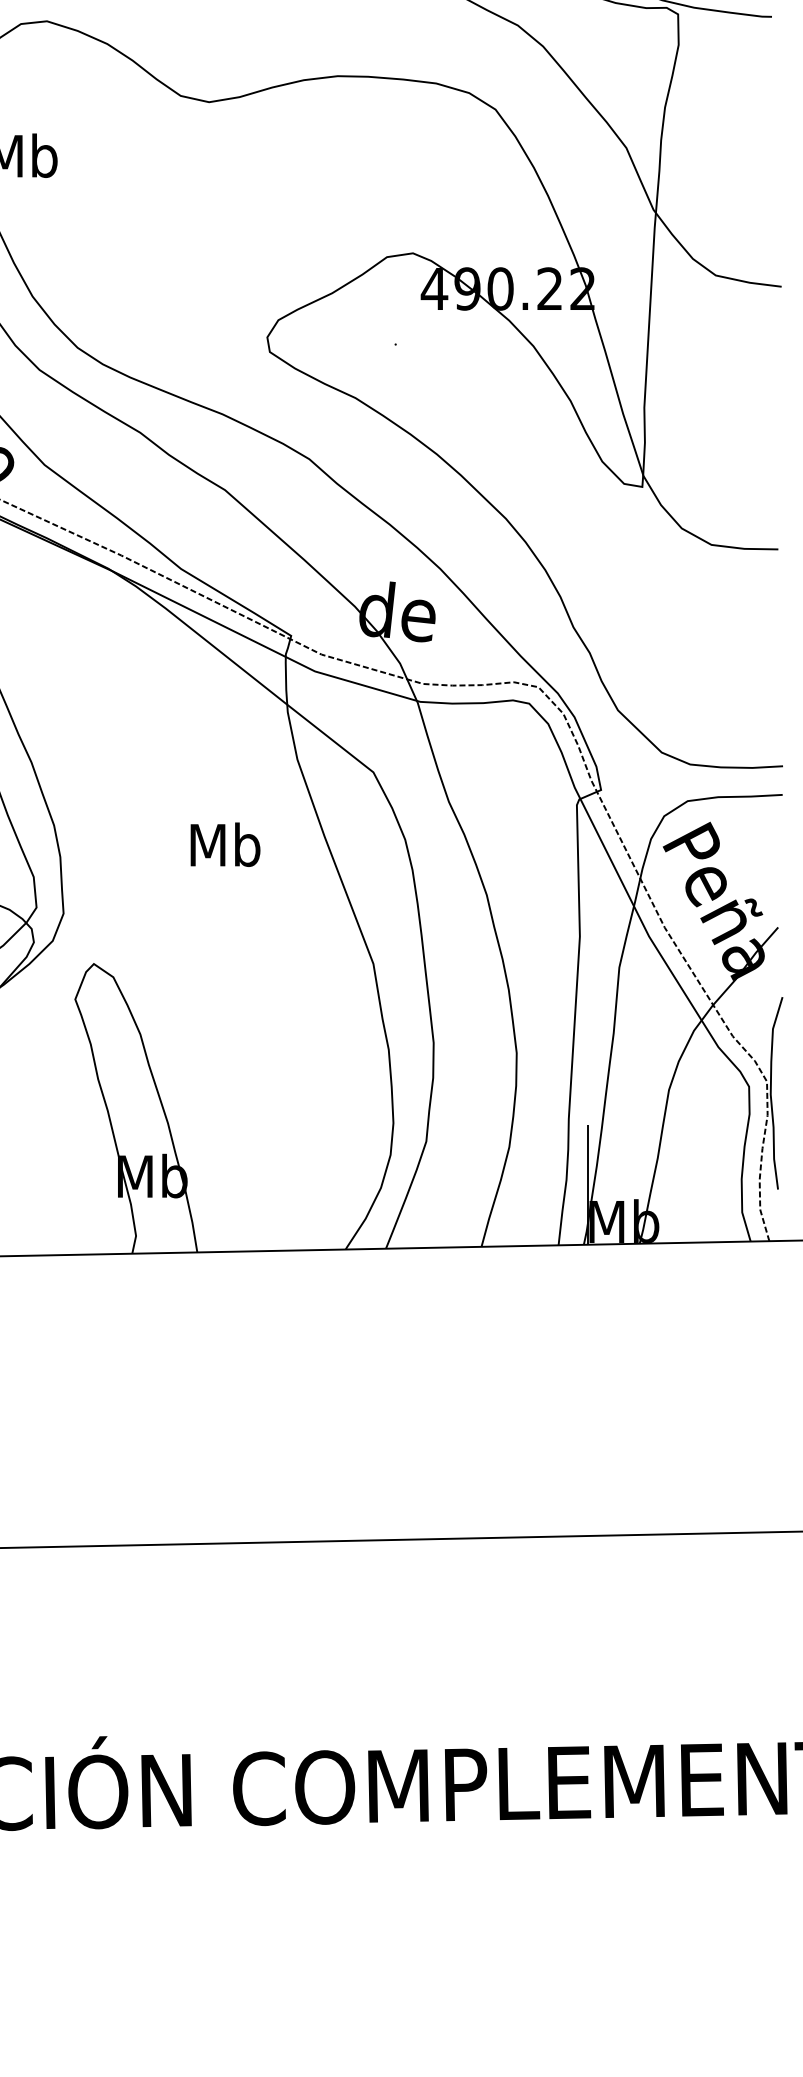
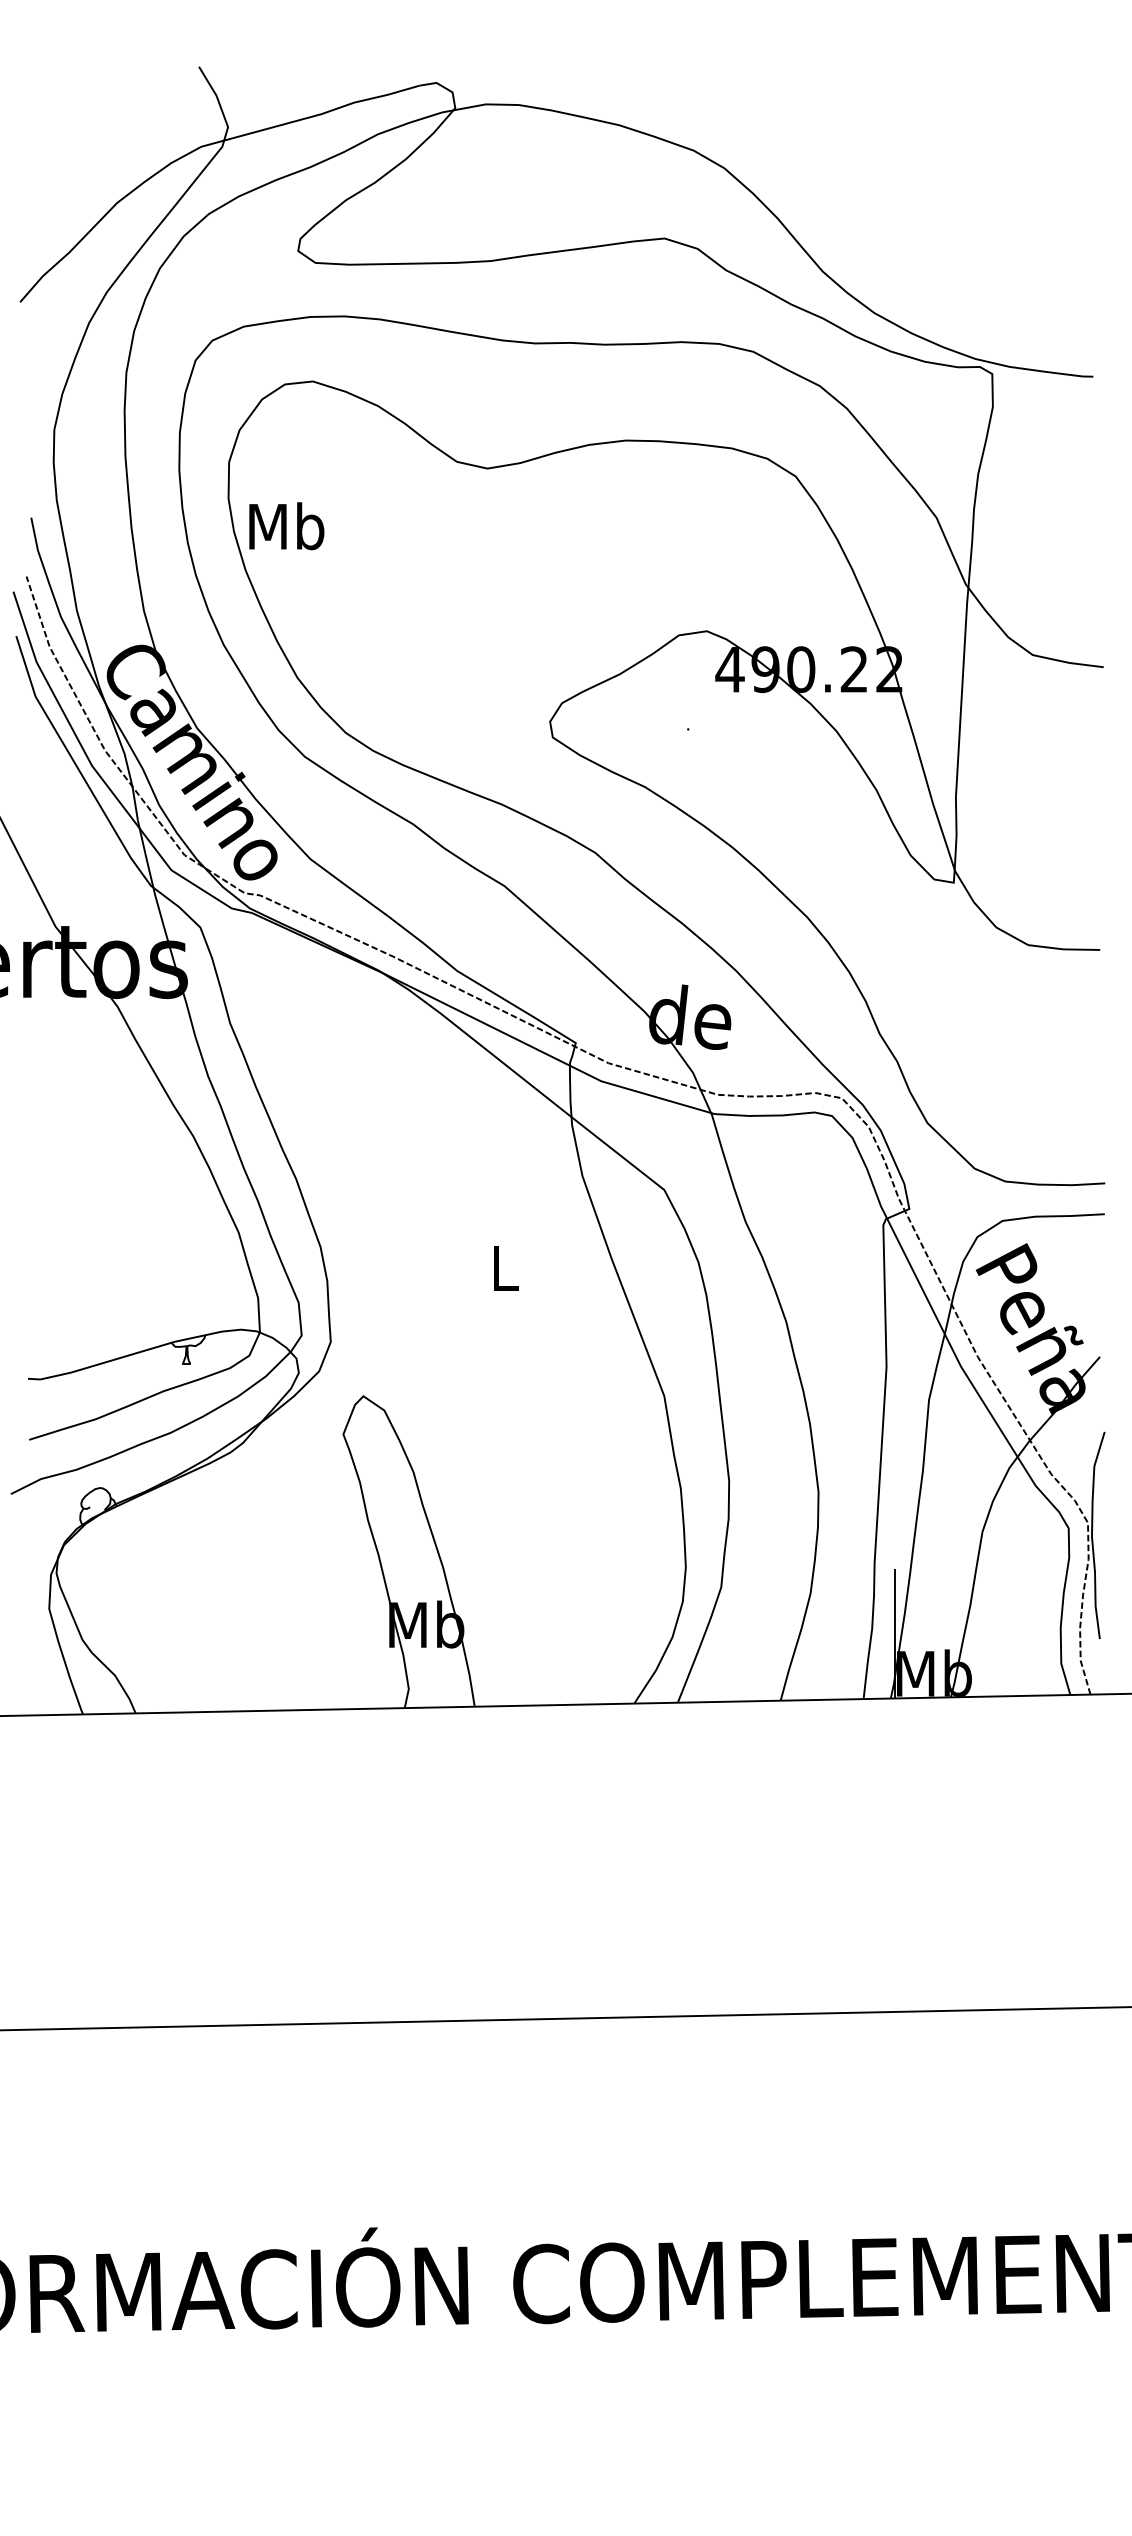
text: (224, 844) -> (504, 1267), Mb -> L

